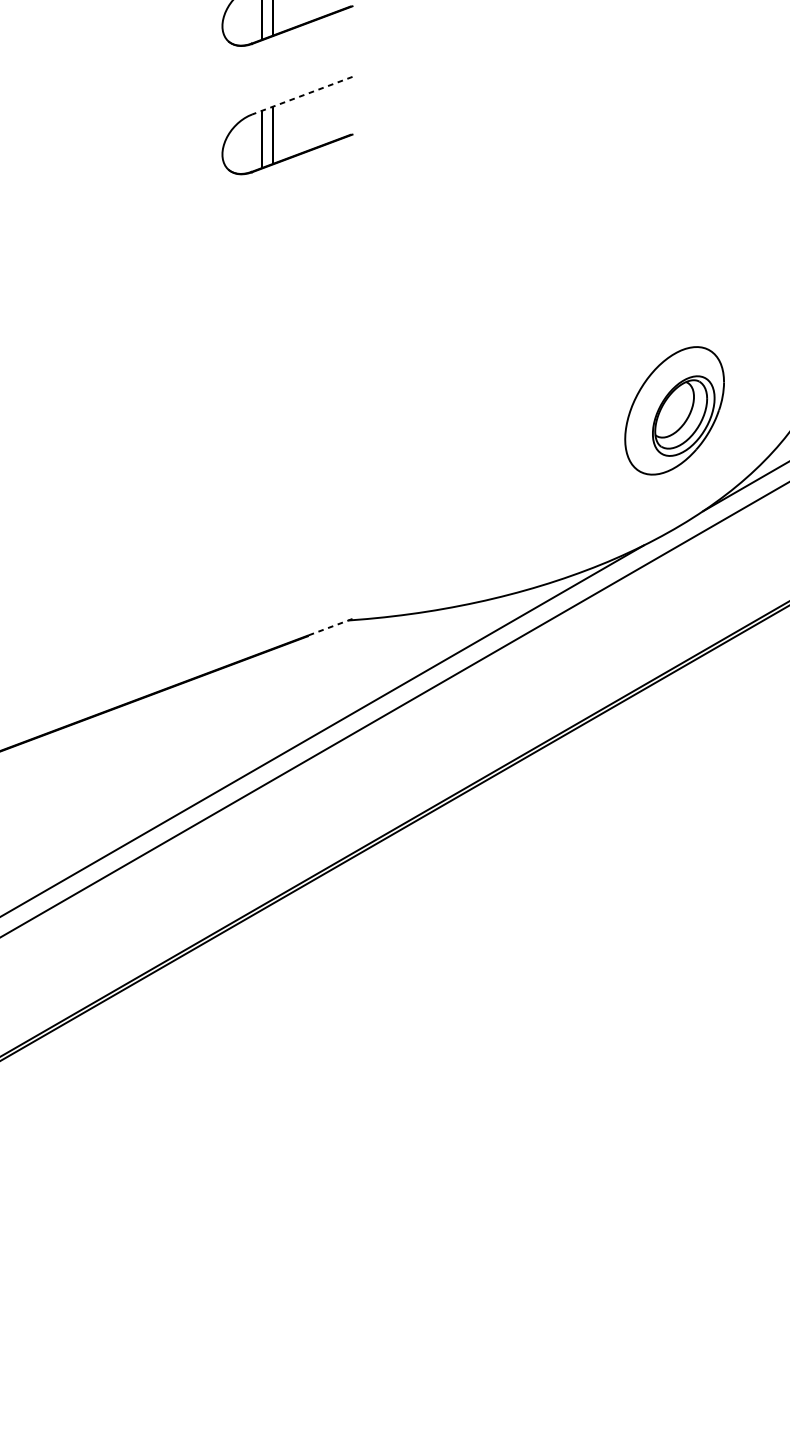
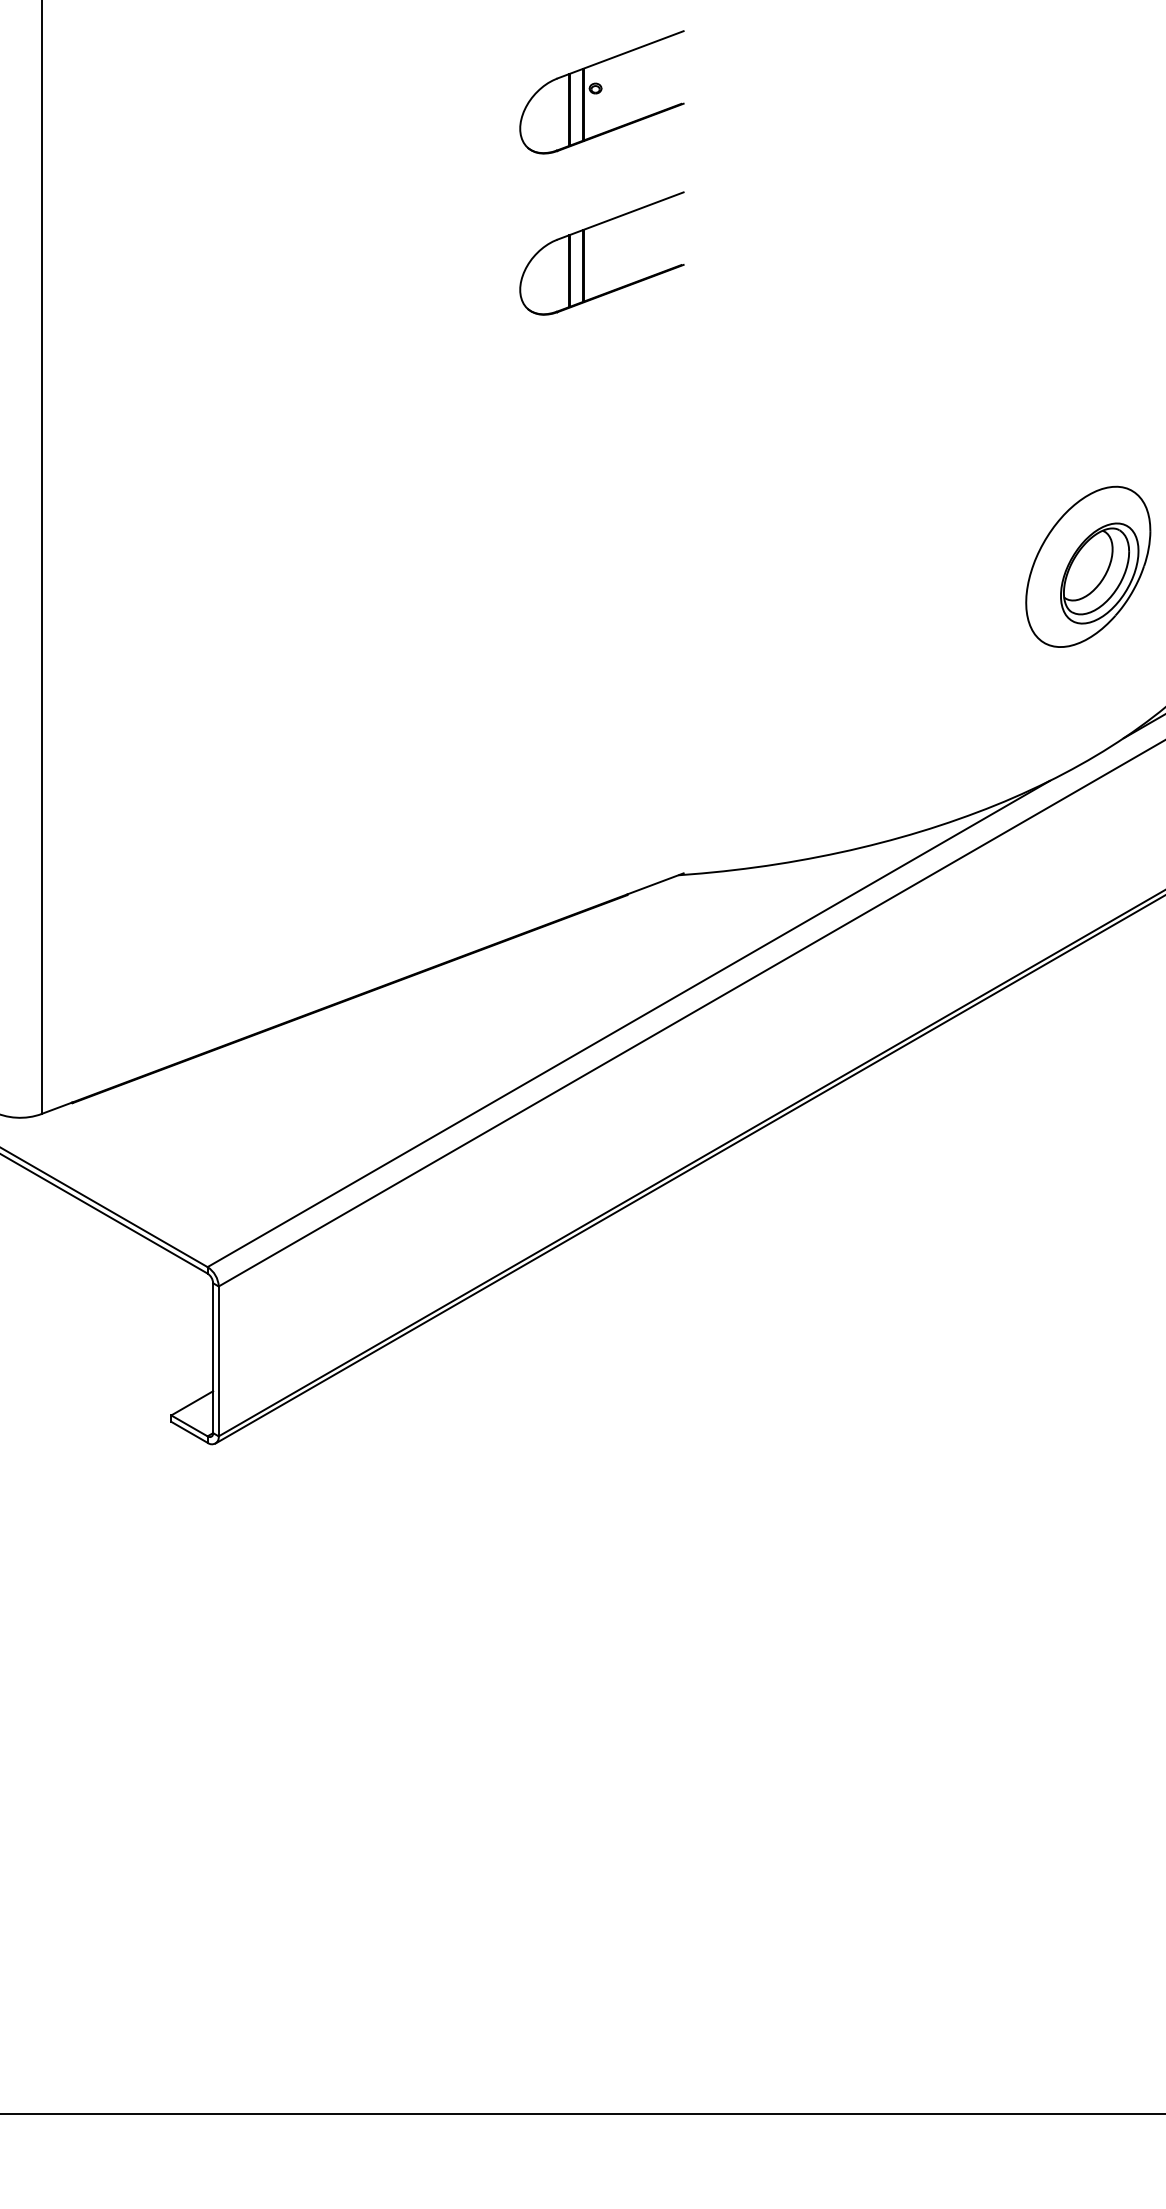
line: (302, 96) -> (620, 216), dashed -> solid
part: (674, 410) -> (1088, 566), moved
line: (330, 627) -> (655, 883), dashed -> solid

